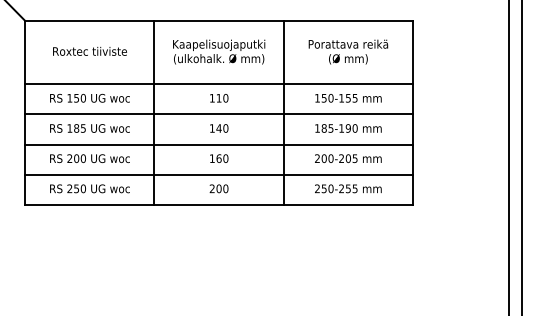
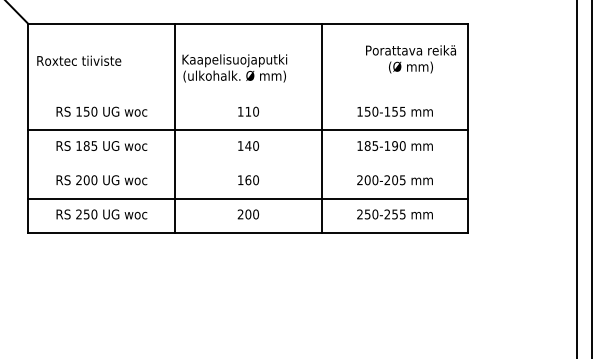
text: (89, 51) -> (78, 60), moved
text: (219, 51) -> (235, 67), moved
text: (348, 51) -> (411, 58), moved
line: (219, 84) -> (248, 96), removed
line: (219, 144) -> (248, 164), removed

